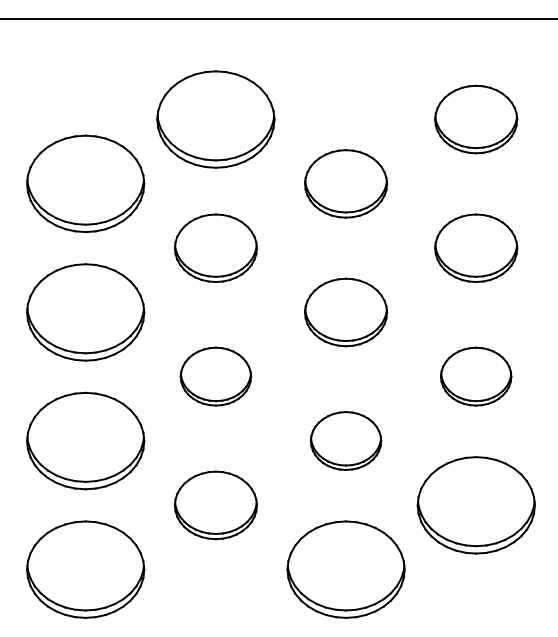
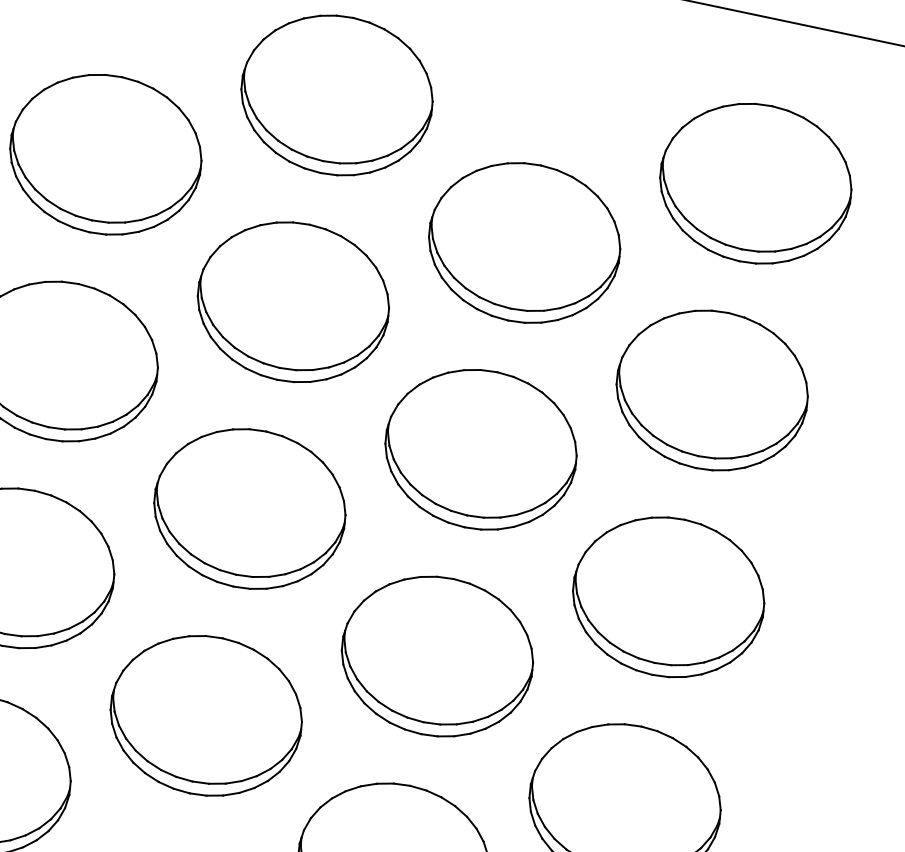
part: (475, 119) -> (754, 183), size x1.43
part: (345, 183) -> (523, 242), size x1.43
part: (215, 248) -> (292, 302), size x1.43
part: (475, 248) -> (710, 390), size x1.43
part: (345, 312) -> (480, 449), size x1.43
part: (215, 376) -> (249, 508), size x1.67
part: (475, 376) -> (667, 596), size x1.67
part: (345, 440) -> (436, 655), size x1.67
part: (215, 505) -> (205, 715), size x1.43

